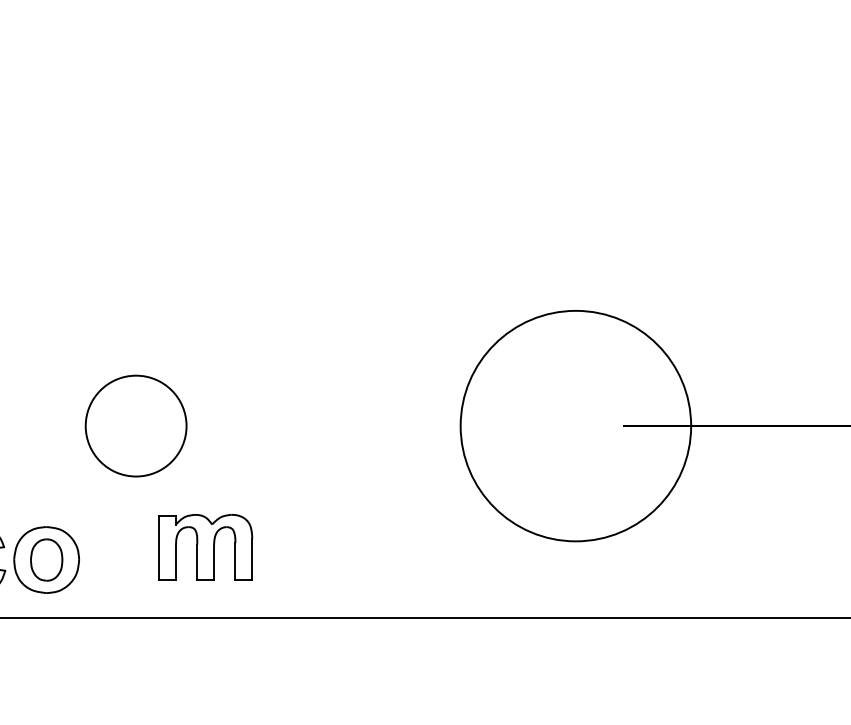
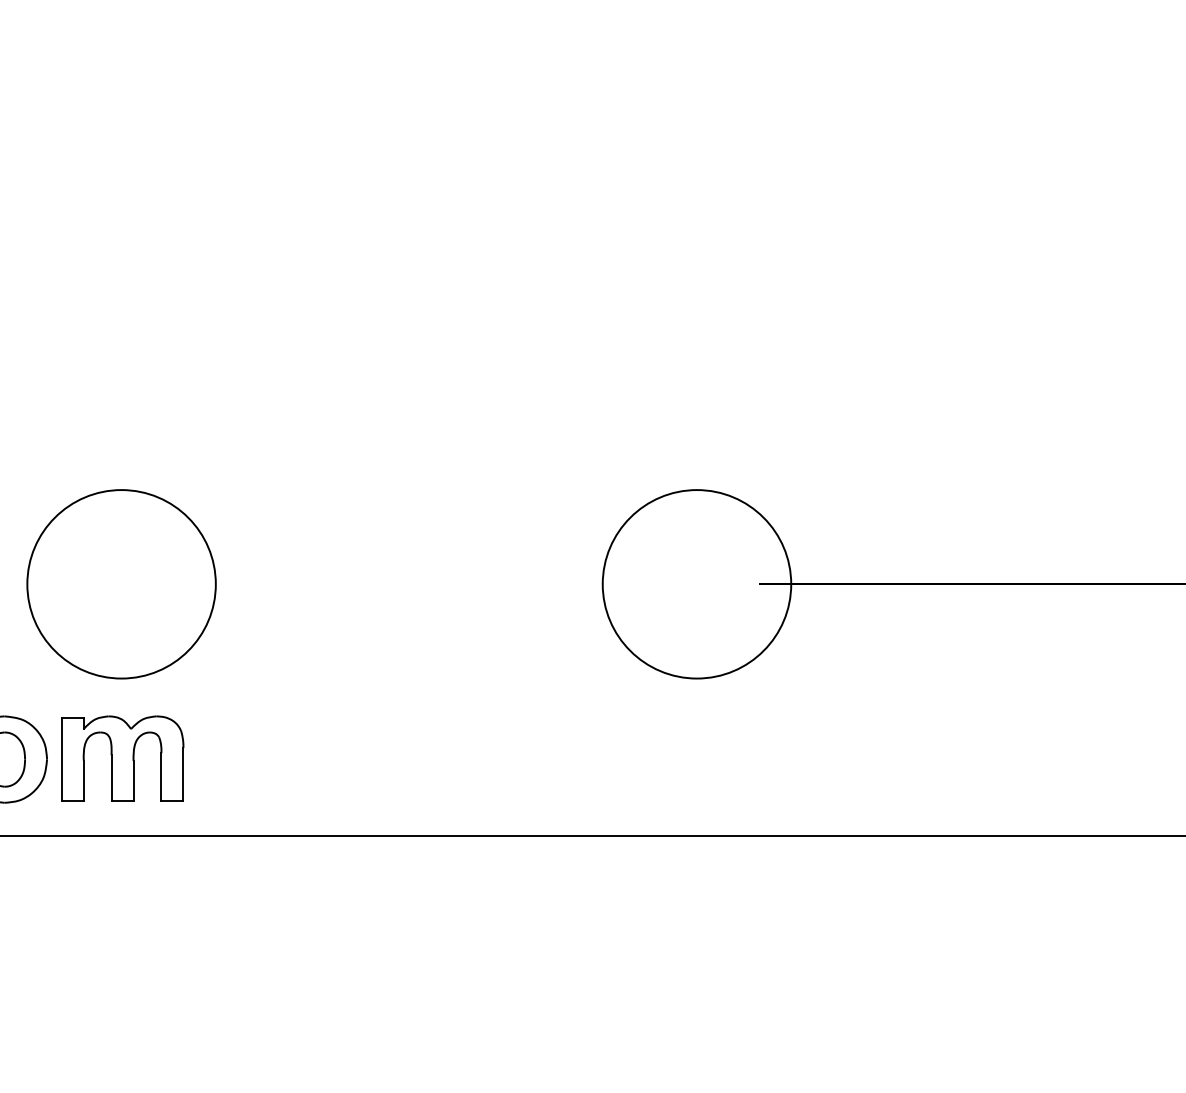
circle: (136, 426) -> (121, 584), size x1.43
circle: (575, 426) -> (696, 584), size x0.62
part: (205, 547) -> (122, 758), moved

